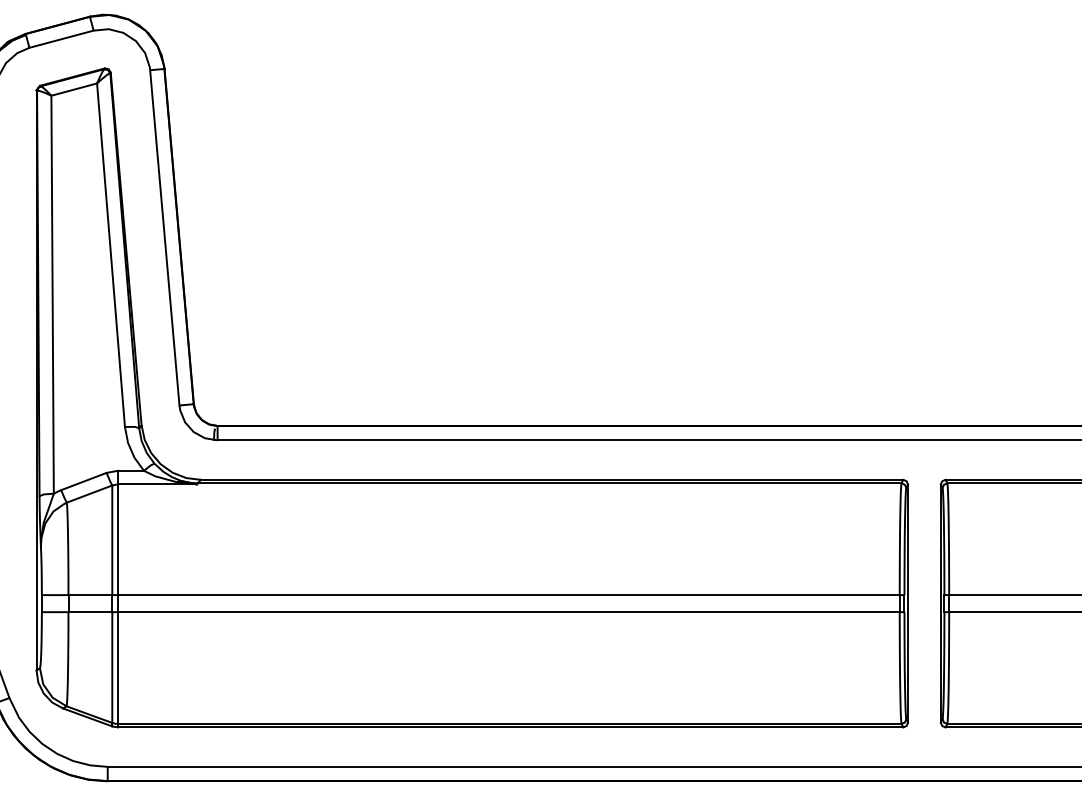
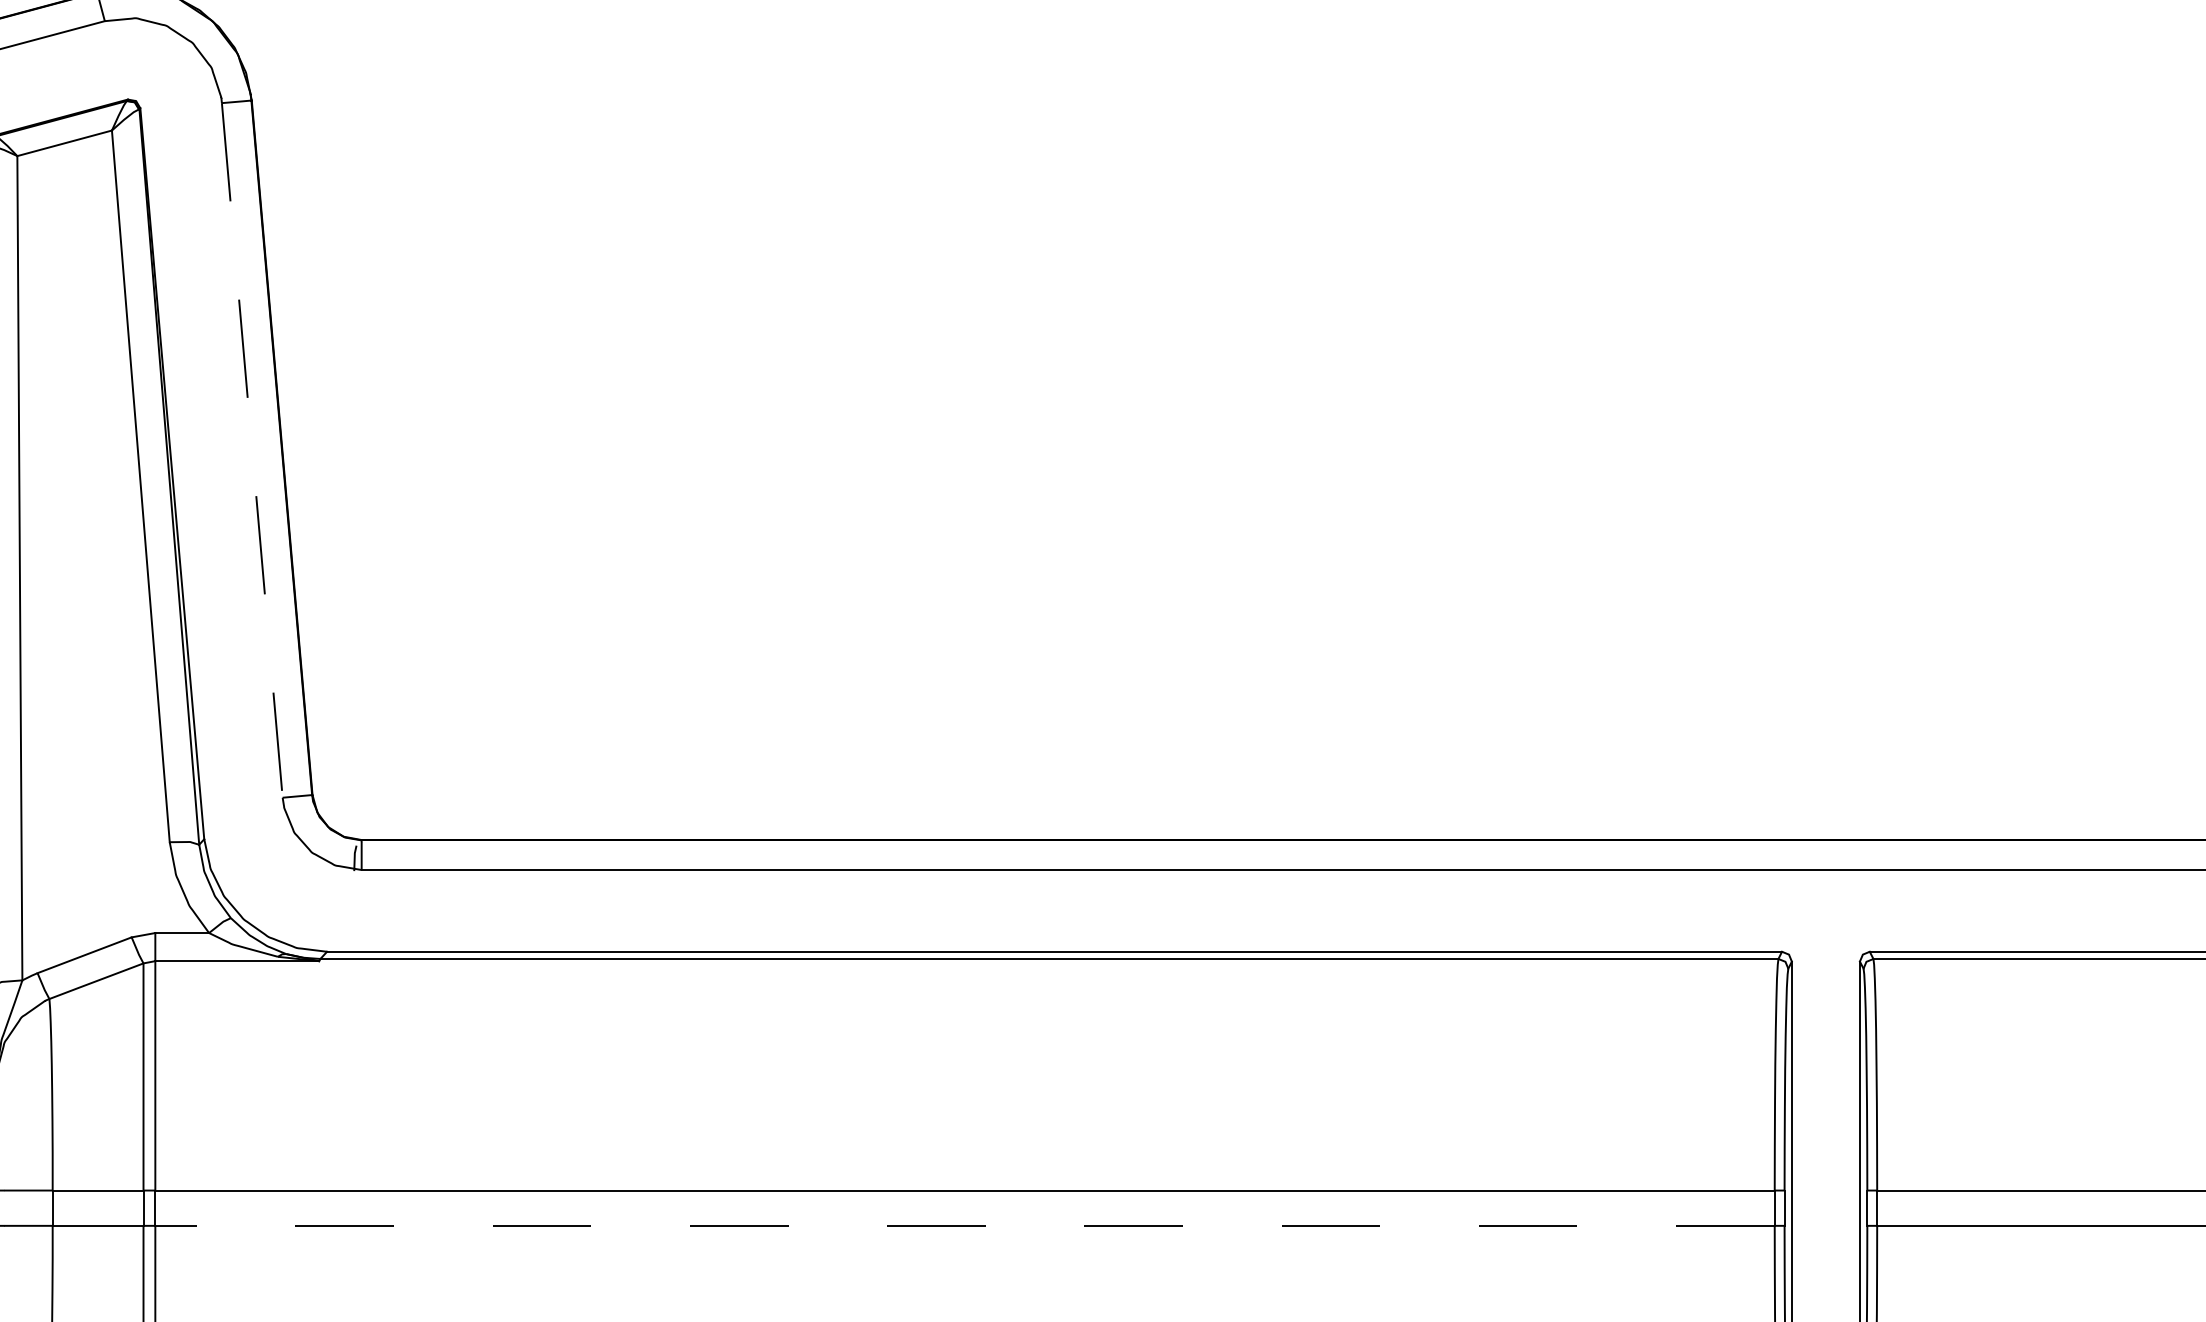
line: (164, 238) -> (251, 451), solid -> dashed
line: (508, 612) -> (964, 1226), solid -> dashed

